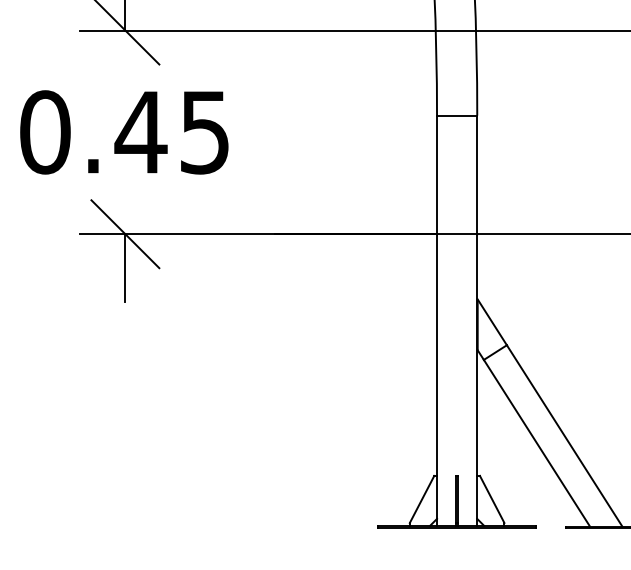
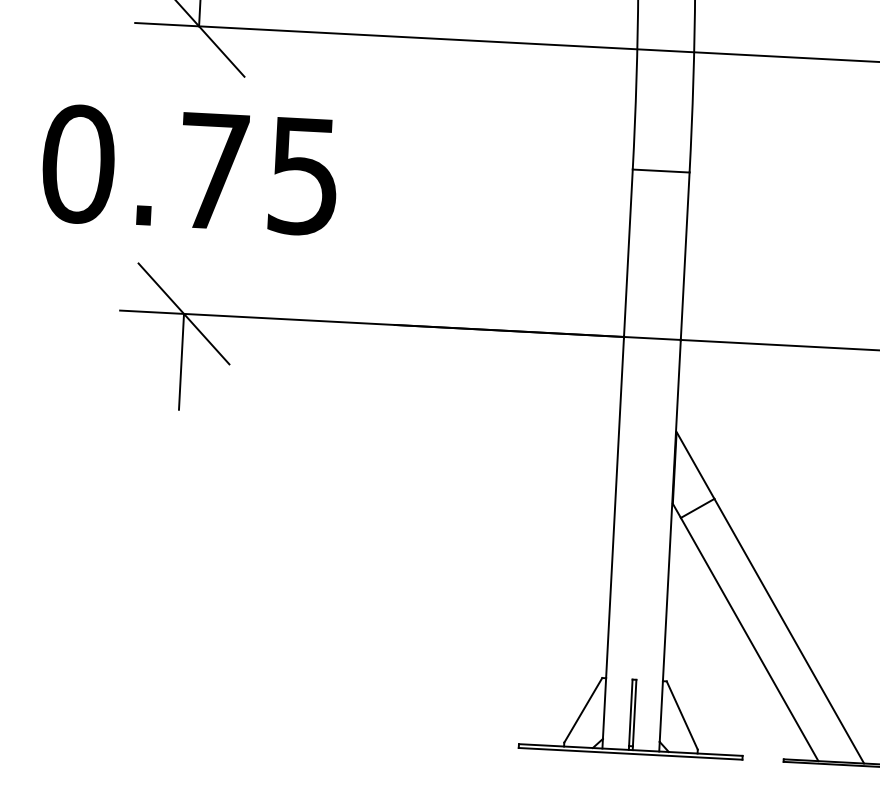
text: (140, 132) -> (212, 171), 0.45 -> 0.75

